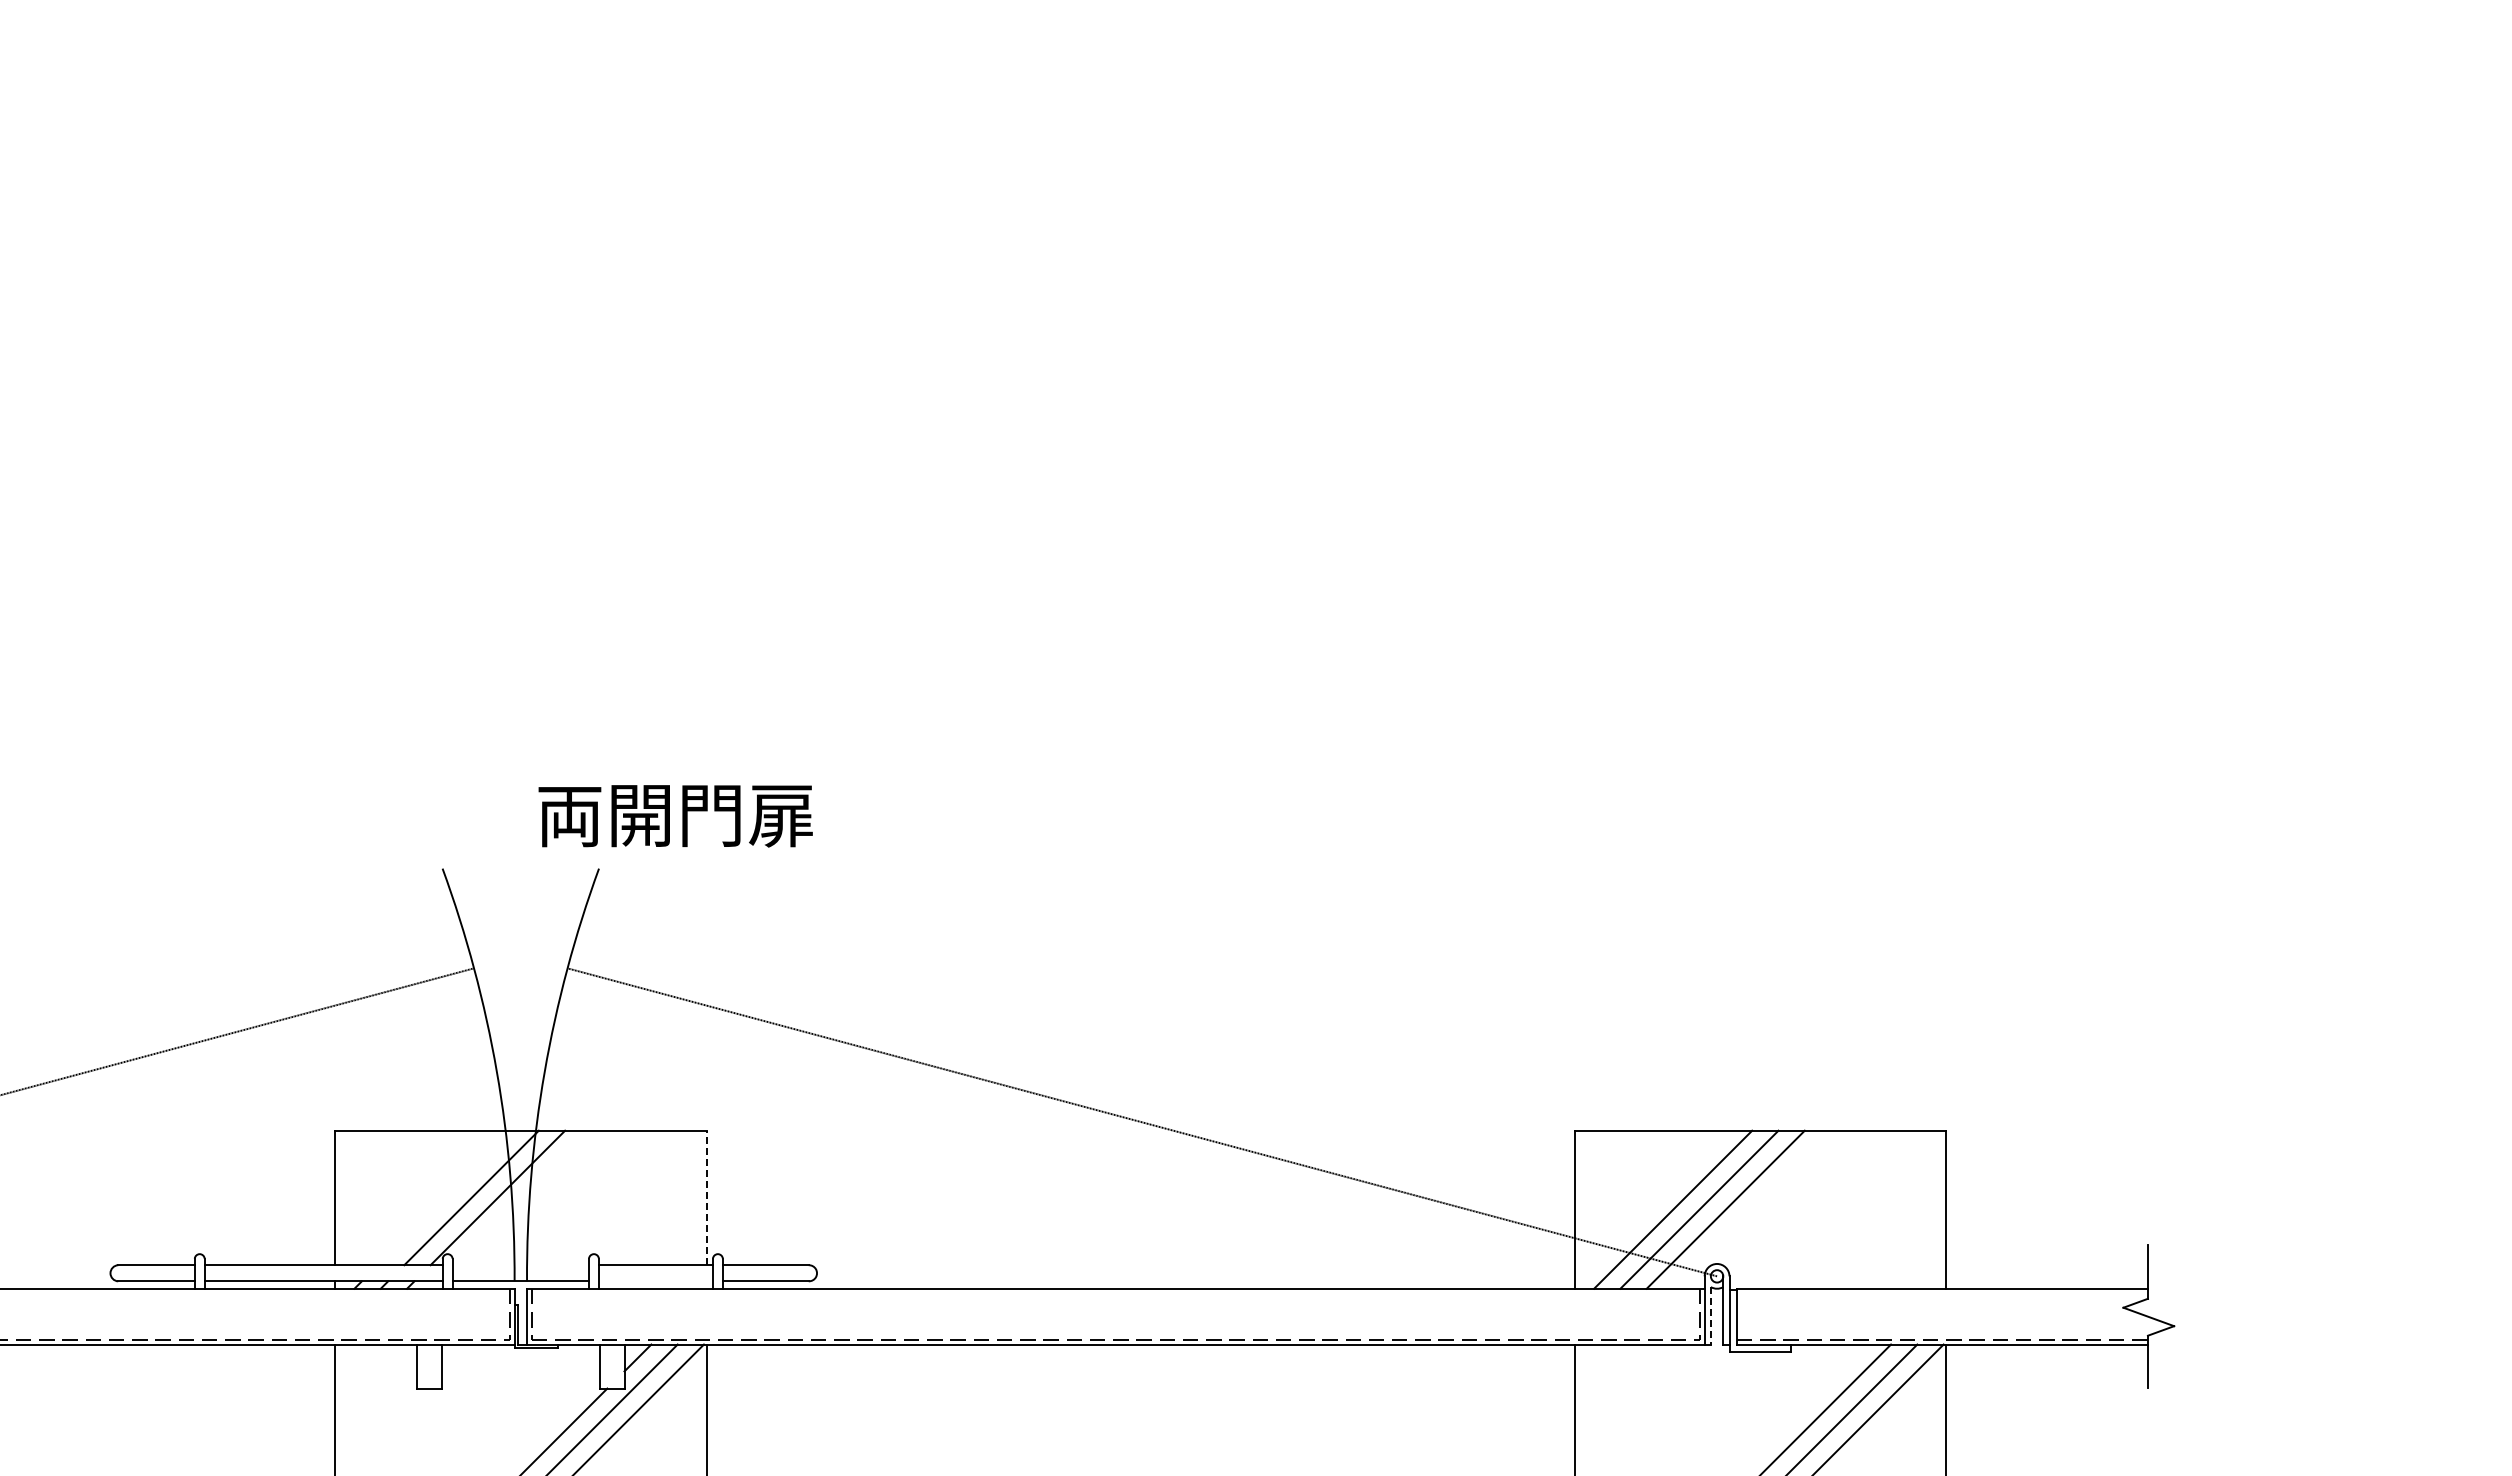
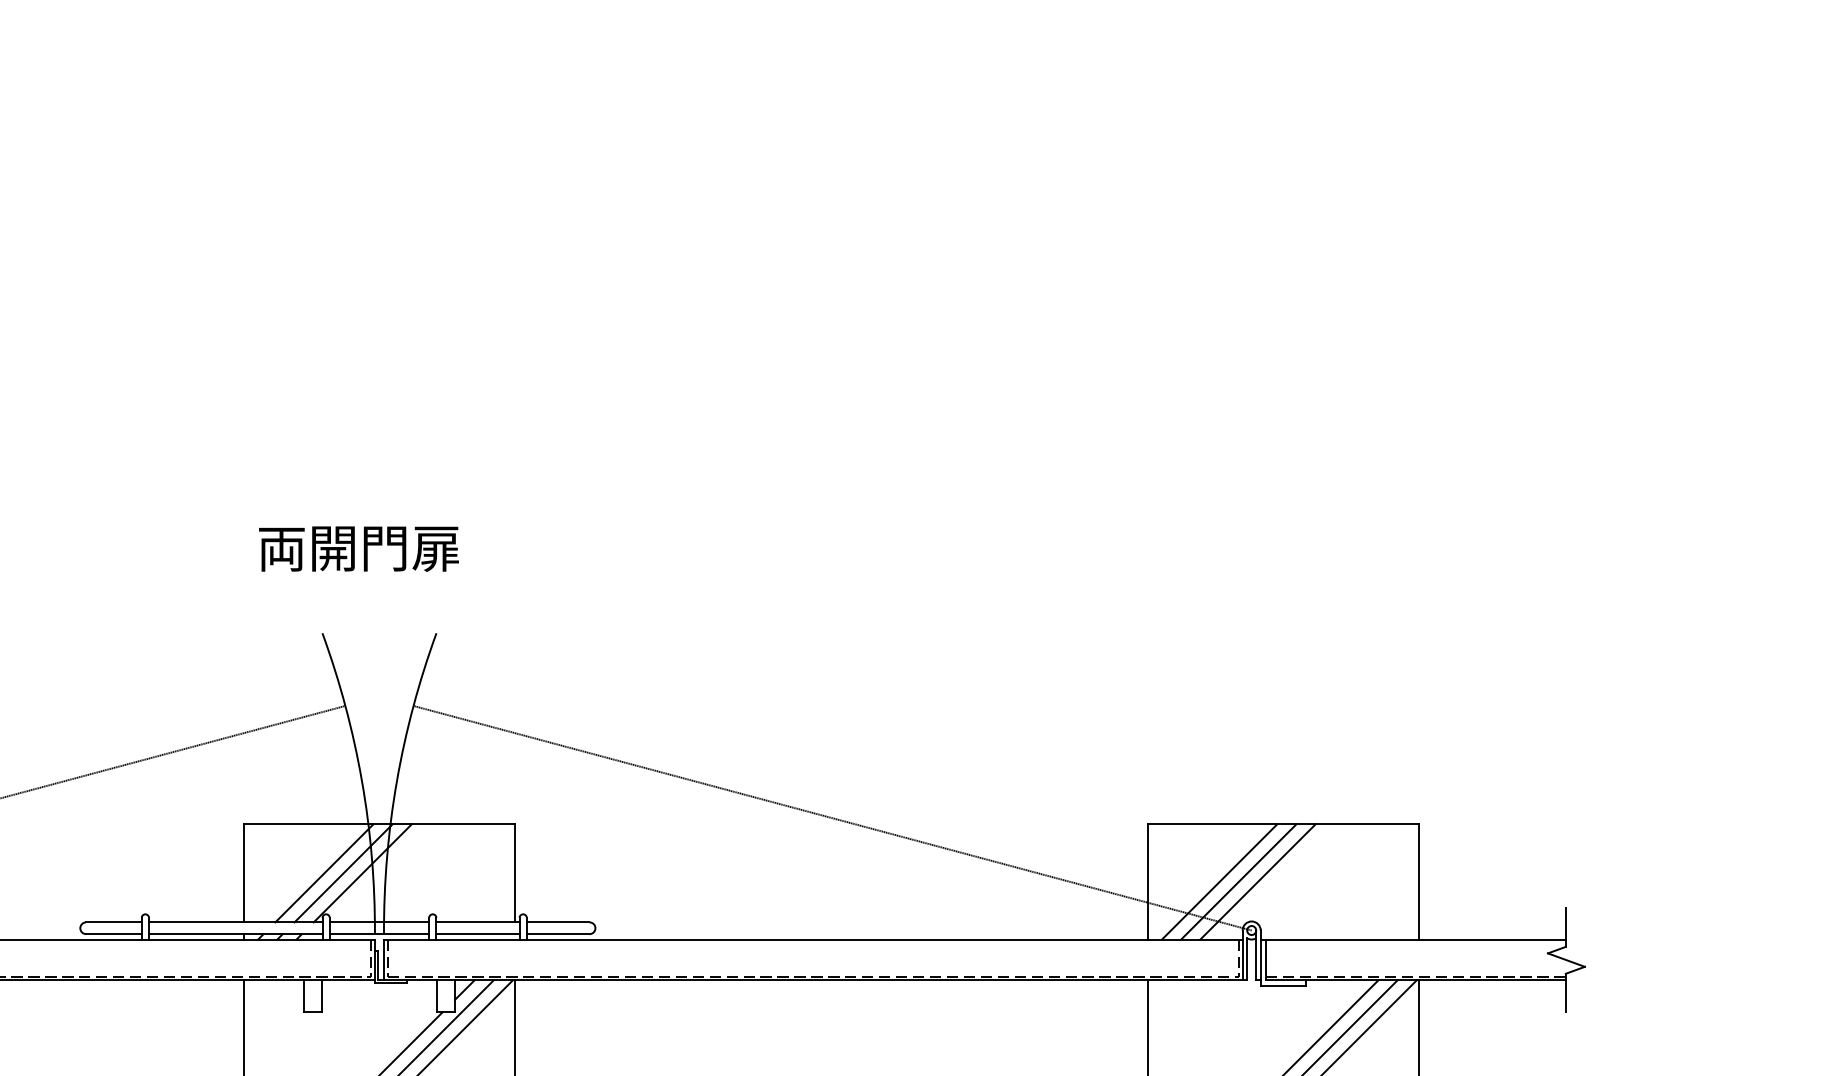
text: (675, 816) -> (358, 549), moved
line: (445, 1197) -> (324, 873), added
line: (706, 1197) -> (514, 873), dashed -> solid
line: (520, 1265) -> (379, 922), added
line: (655, 1281) -> (477, 934), added
line: (1710, 1315) -> (1246, 959), dashed -> solid

